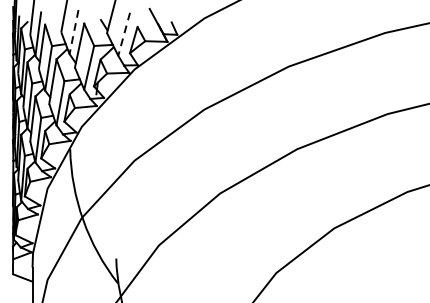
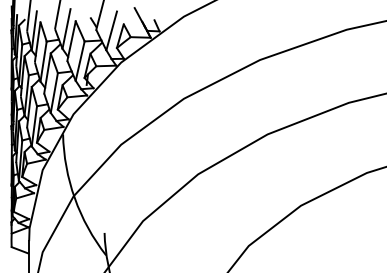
line: (74, 32) -> (66, 29), dashed -> solid
line: (123, 34) -> (111, 31), dashed -> solid

